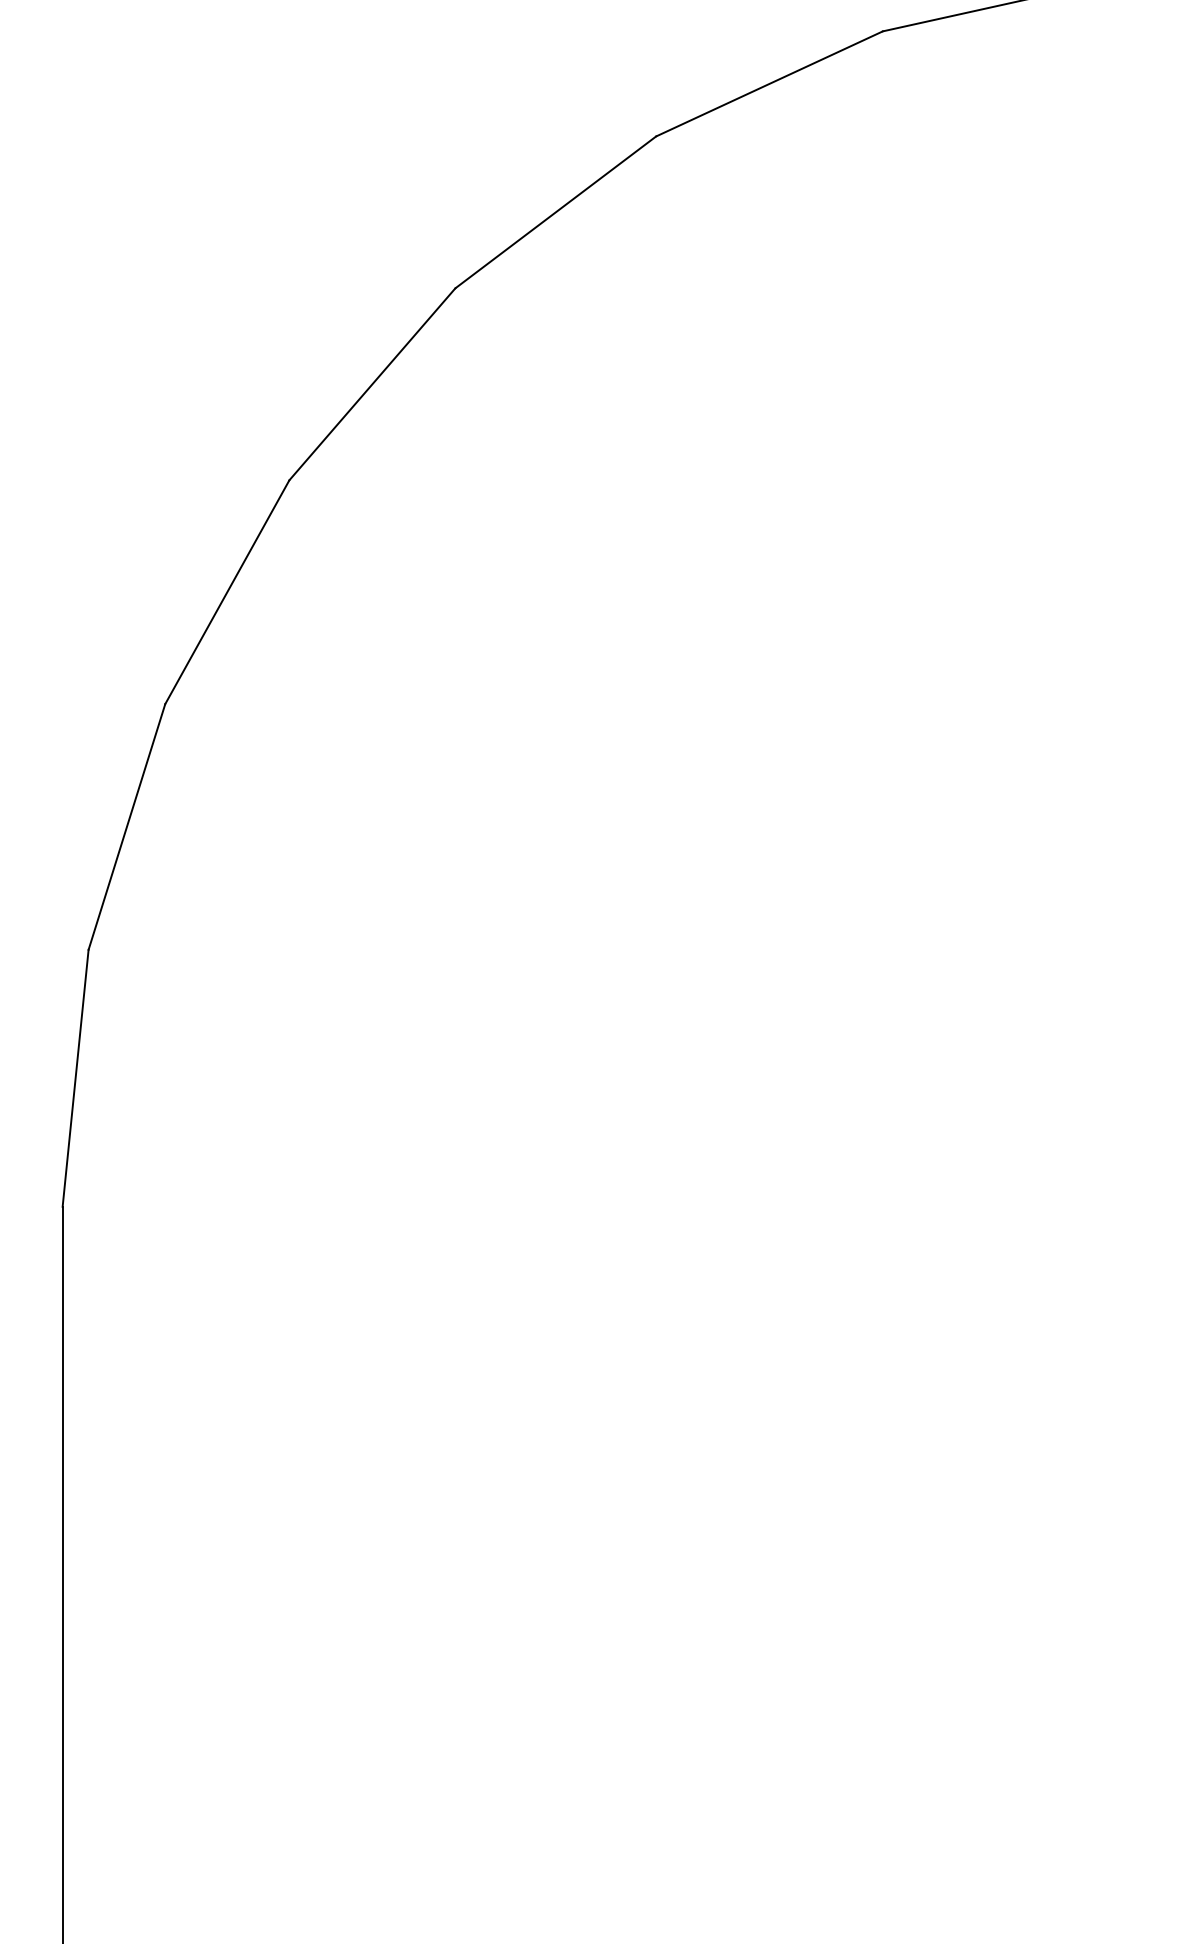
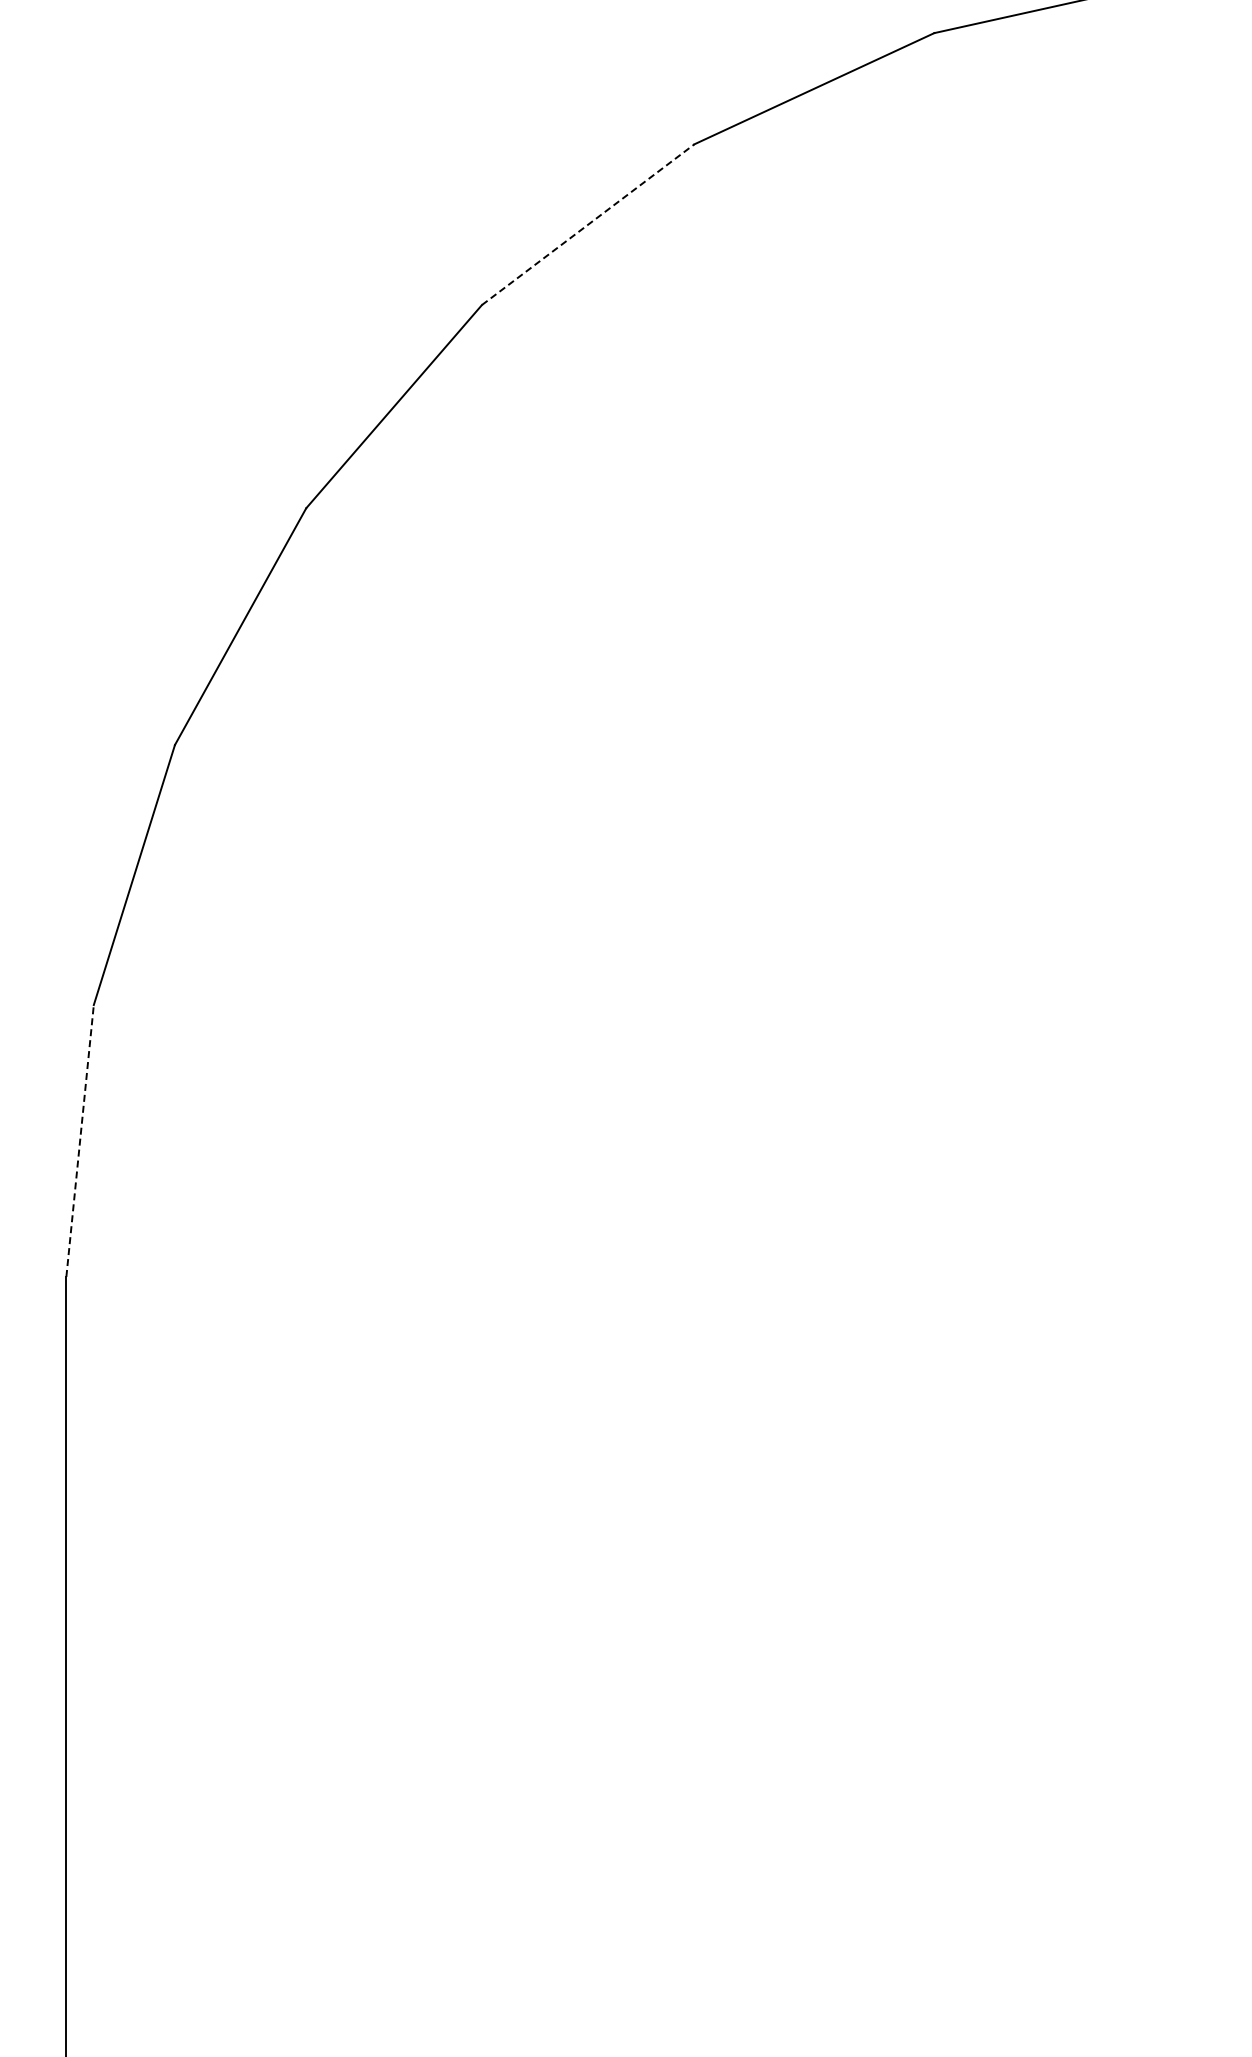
line: (556, 212) -> (588, 224), solid -> dashed
line: (76, 1078) -> (80, 1141), solid -> dashed

